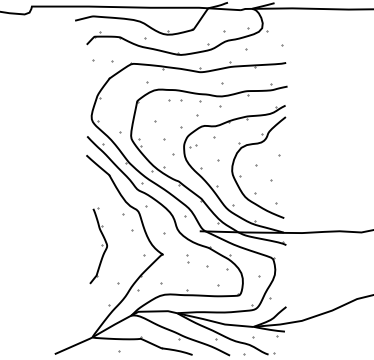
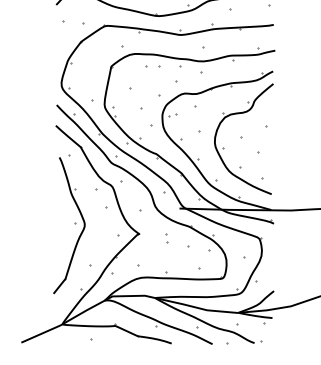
part: (98, 245) -> (69, 224), size x1.67

